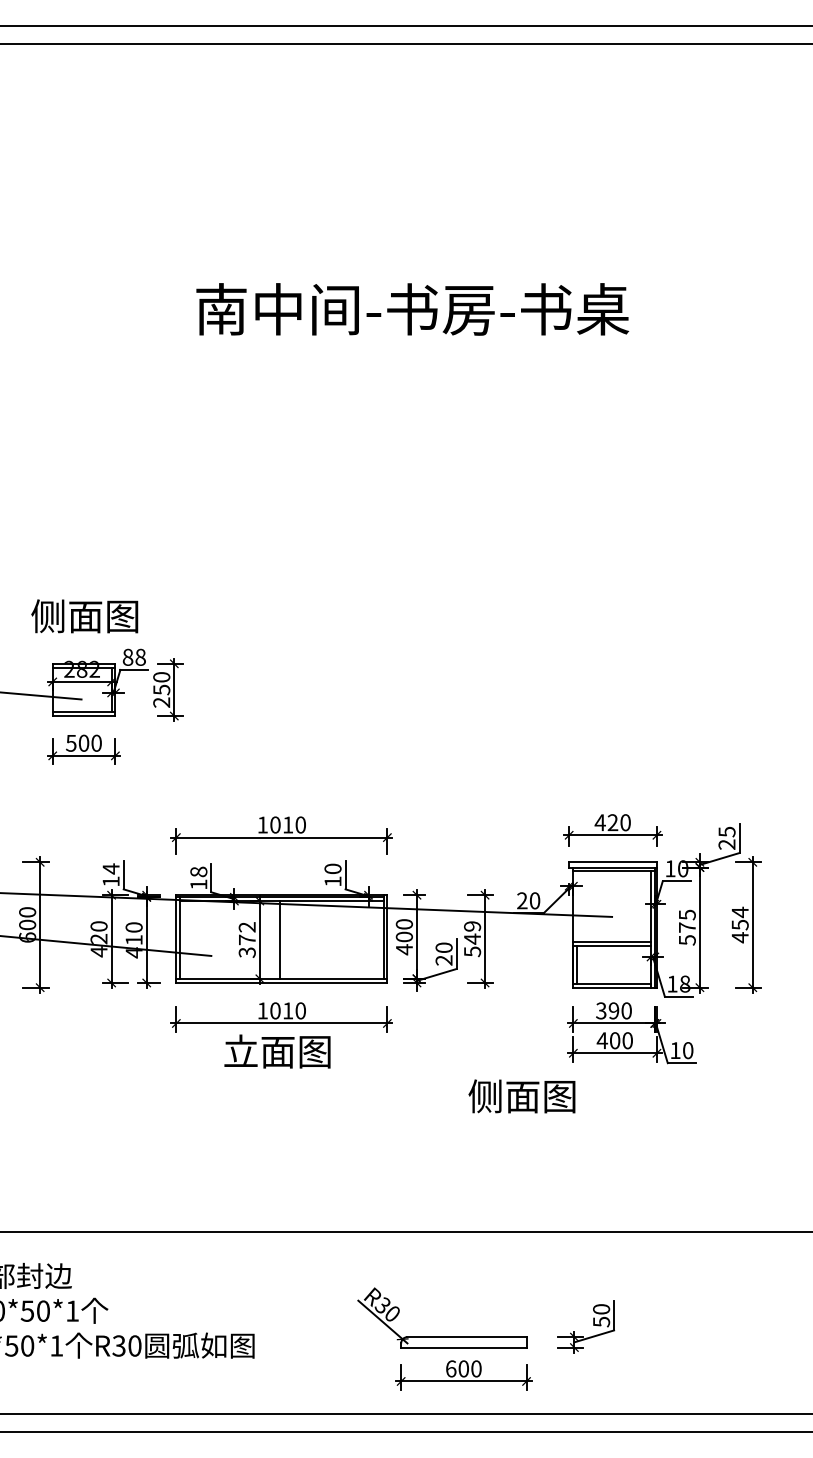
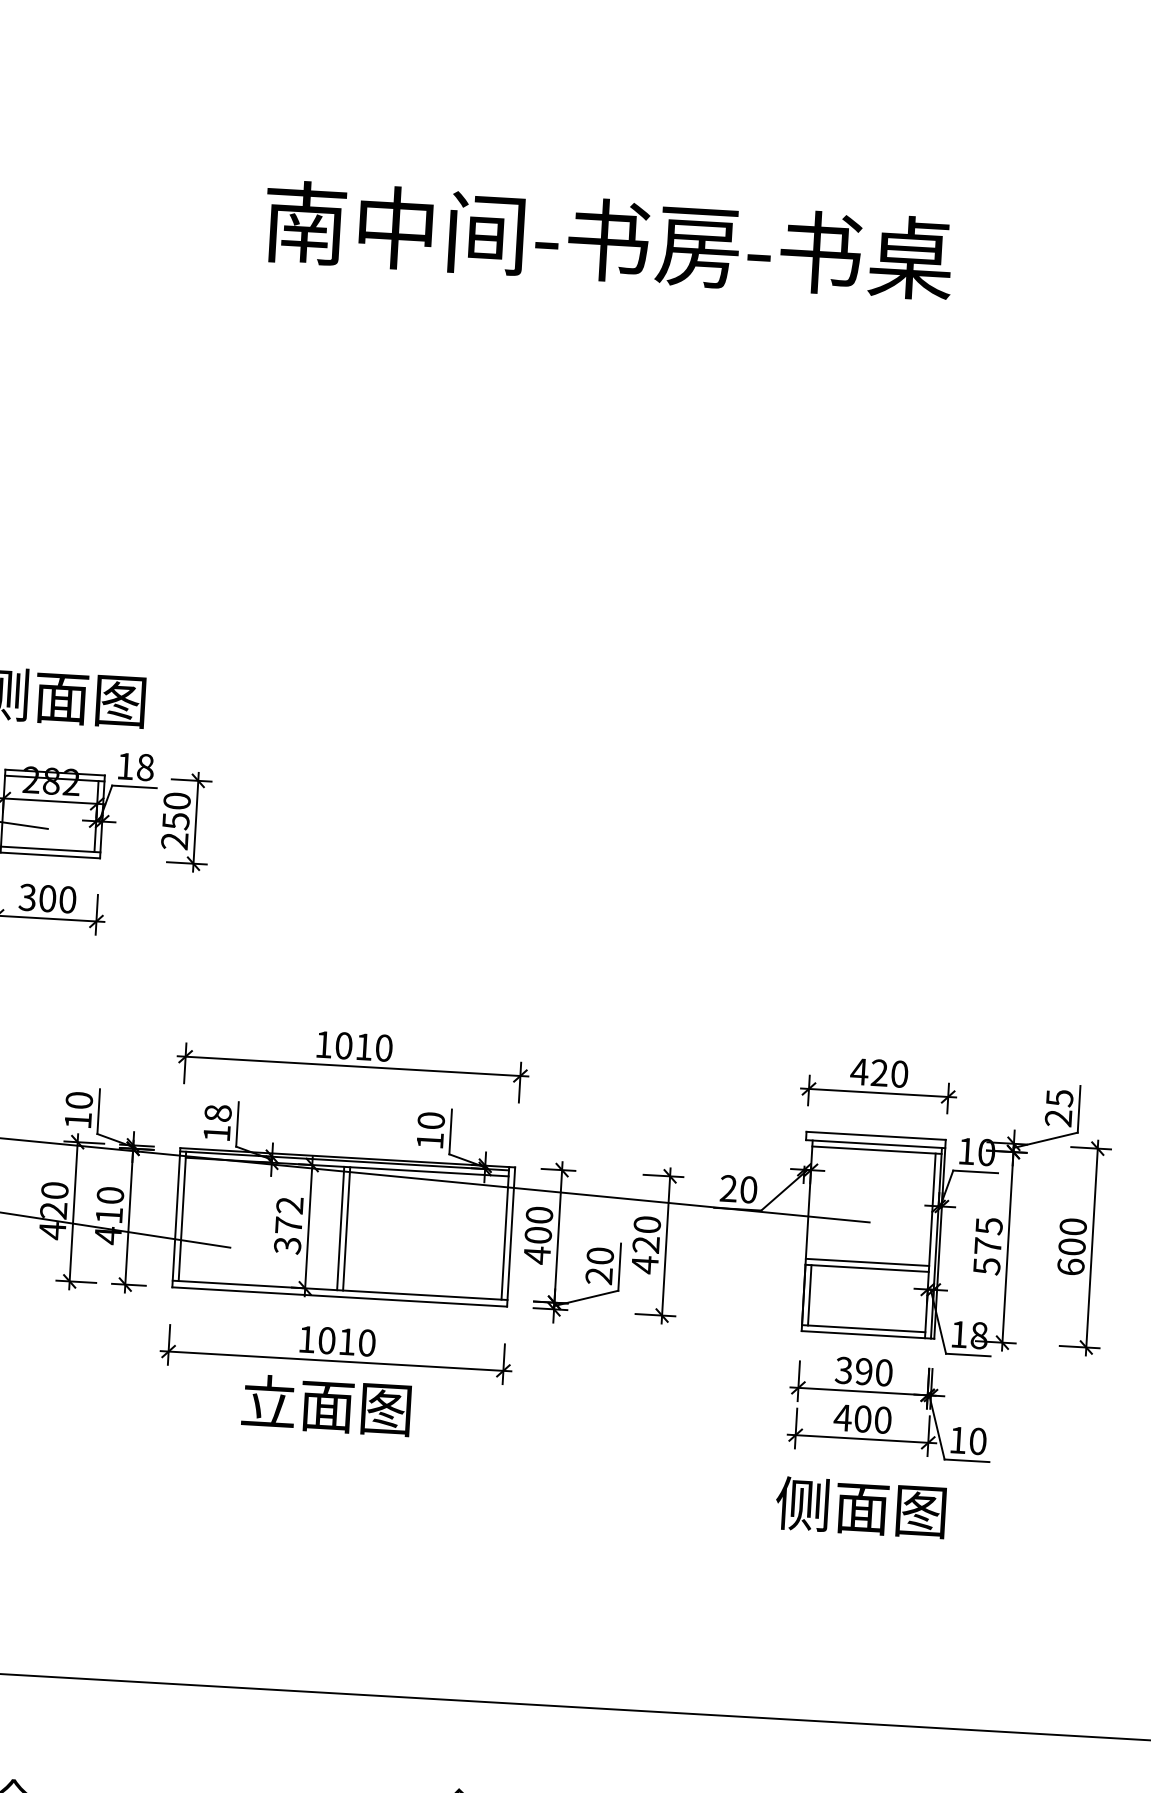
text: (127, 656) -> (124, 764), 88 -> 18
text: (71, 742) -> (28, 896), 500 -> 300
text: (110, 868) -> (78, 1099), 14 -> 10
text: (739, 924) -> (1071, 1246), 454 -> 600
line: (283, 939) -> (346, 1228), added
text: (472, 939) -> (646, 1245), 549 -> 420
text: (521, 1096) -> (860, 1507), moved

